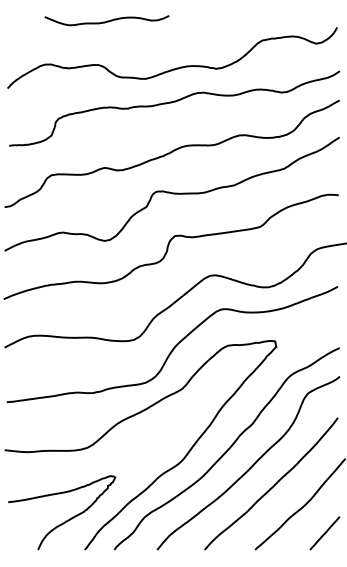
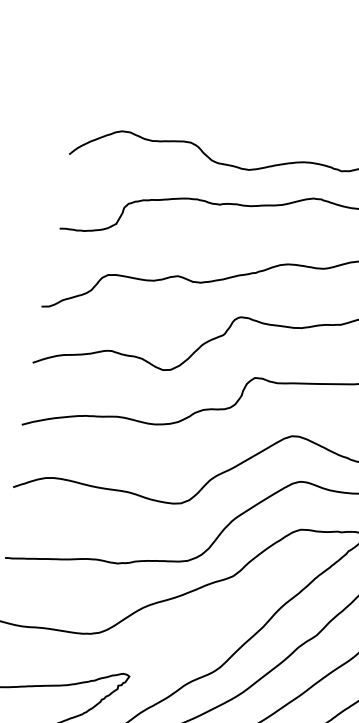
curve: (107, 20) -> (211, 87), removed

